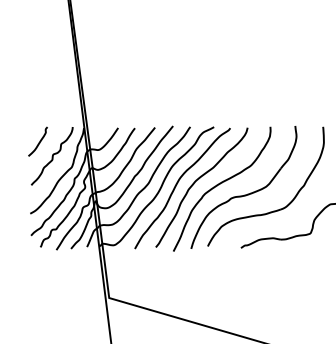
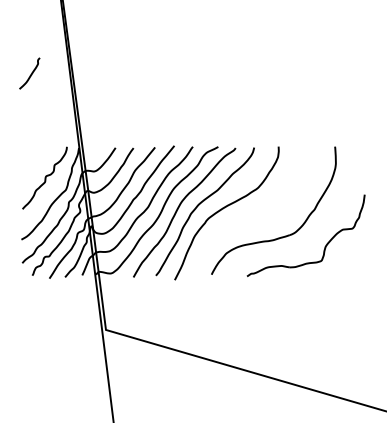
curve: (38, 142) -> (30, 74), moved
part: (246, 193) -> (253, 218), removed

